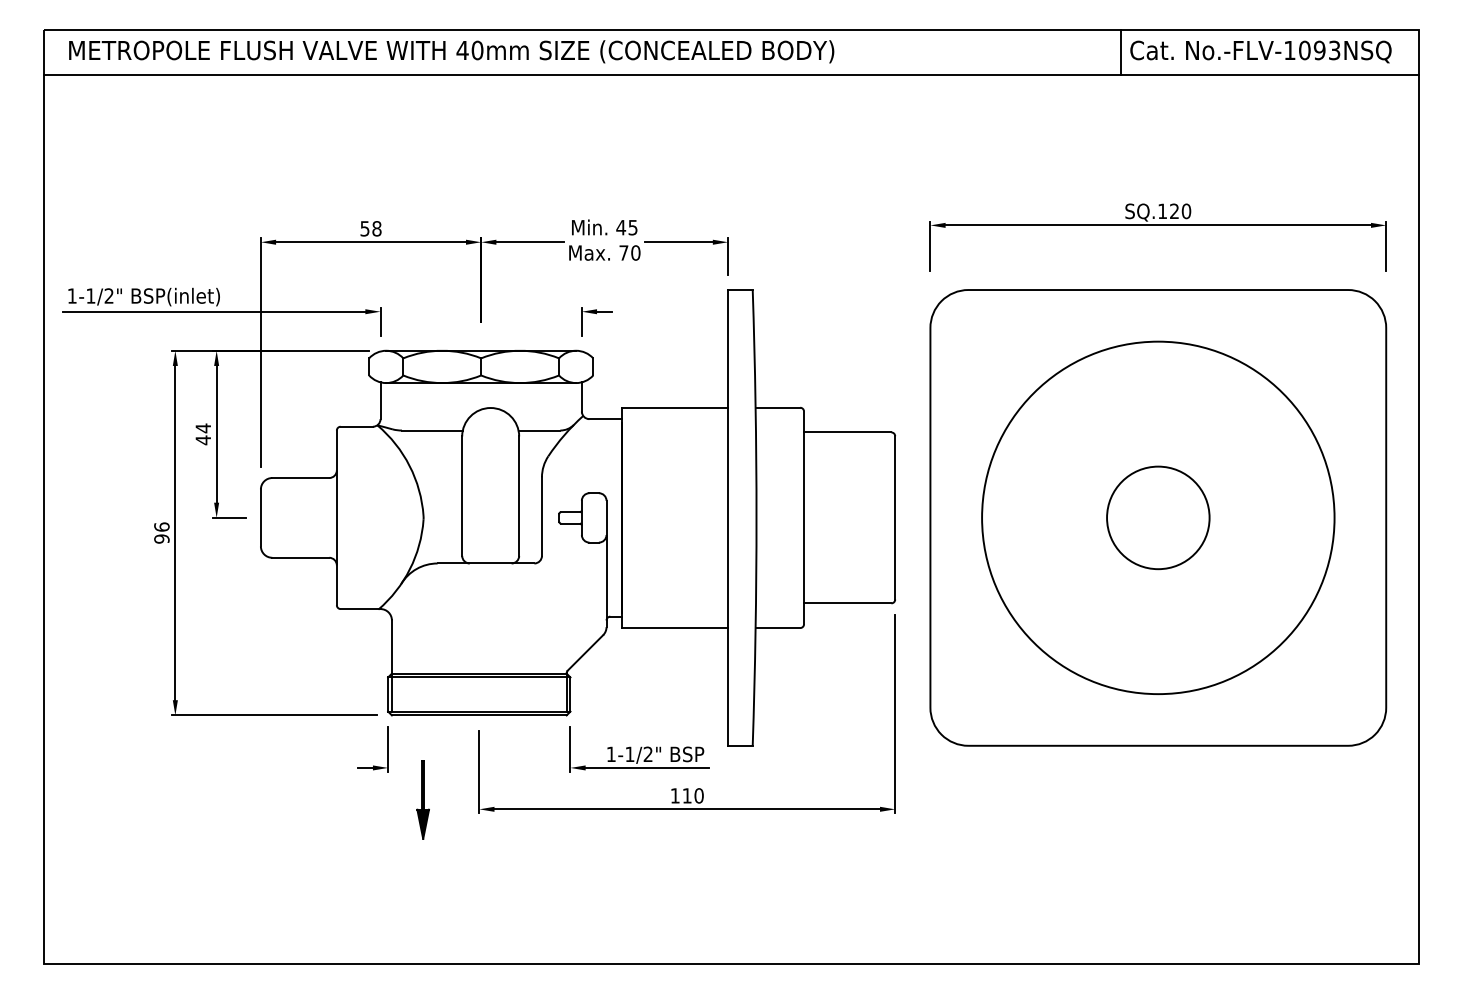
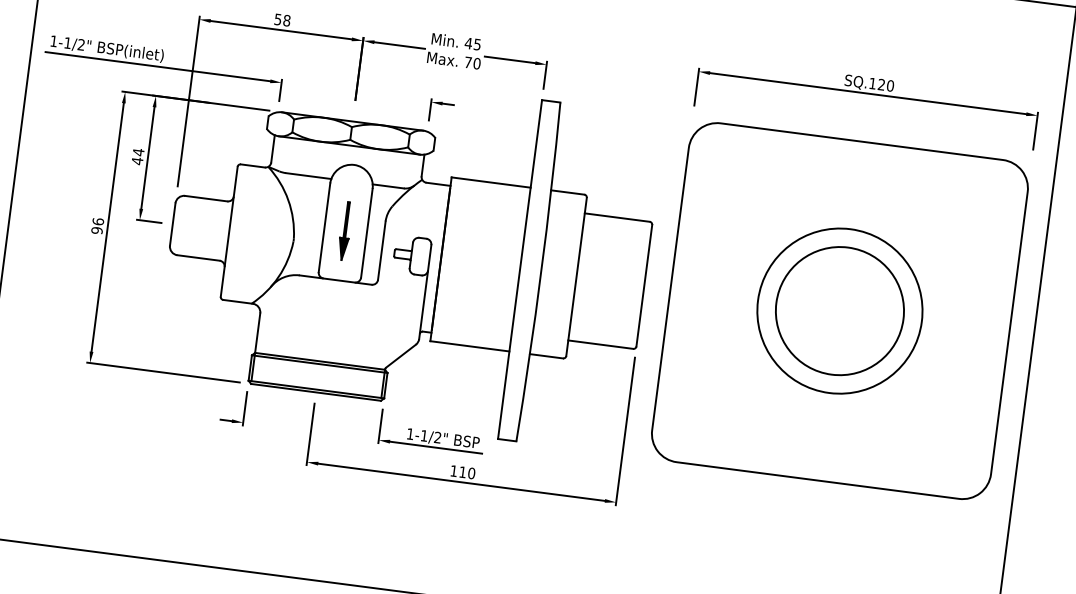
circle: (1157, 517) -> (839, 310), size x1.67
circle: (1158, 517) -> (840, 310), size x0.62
part: (422, 799) -> (344, 230), moved

